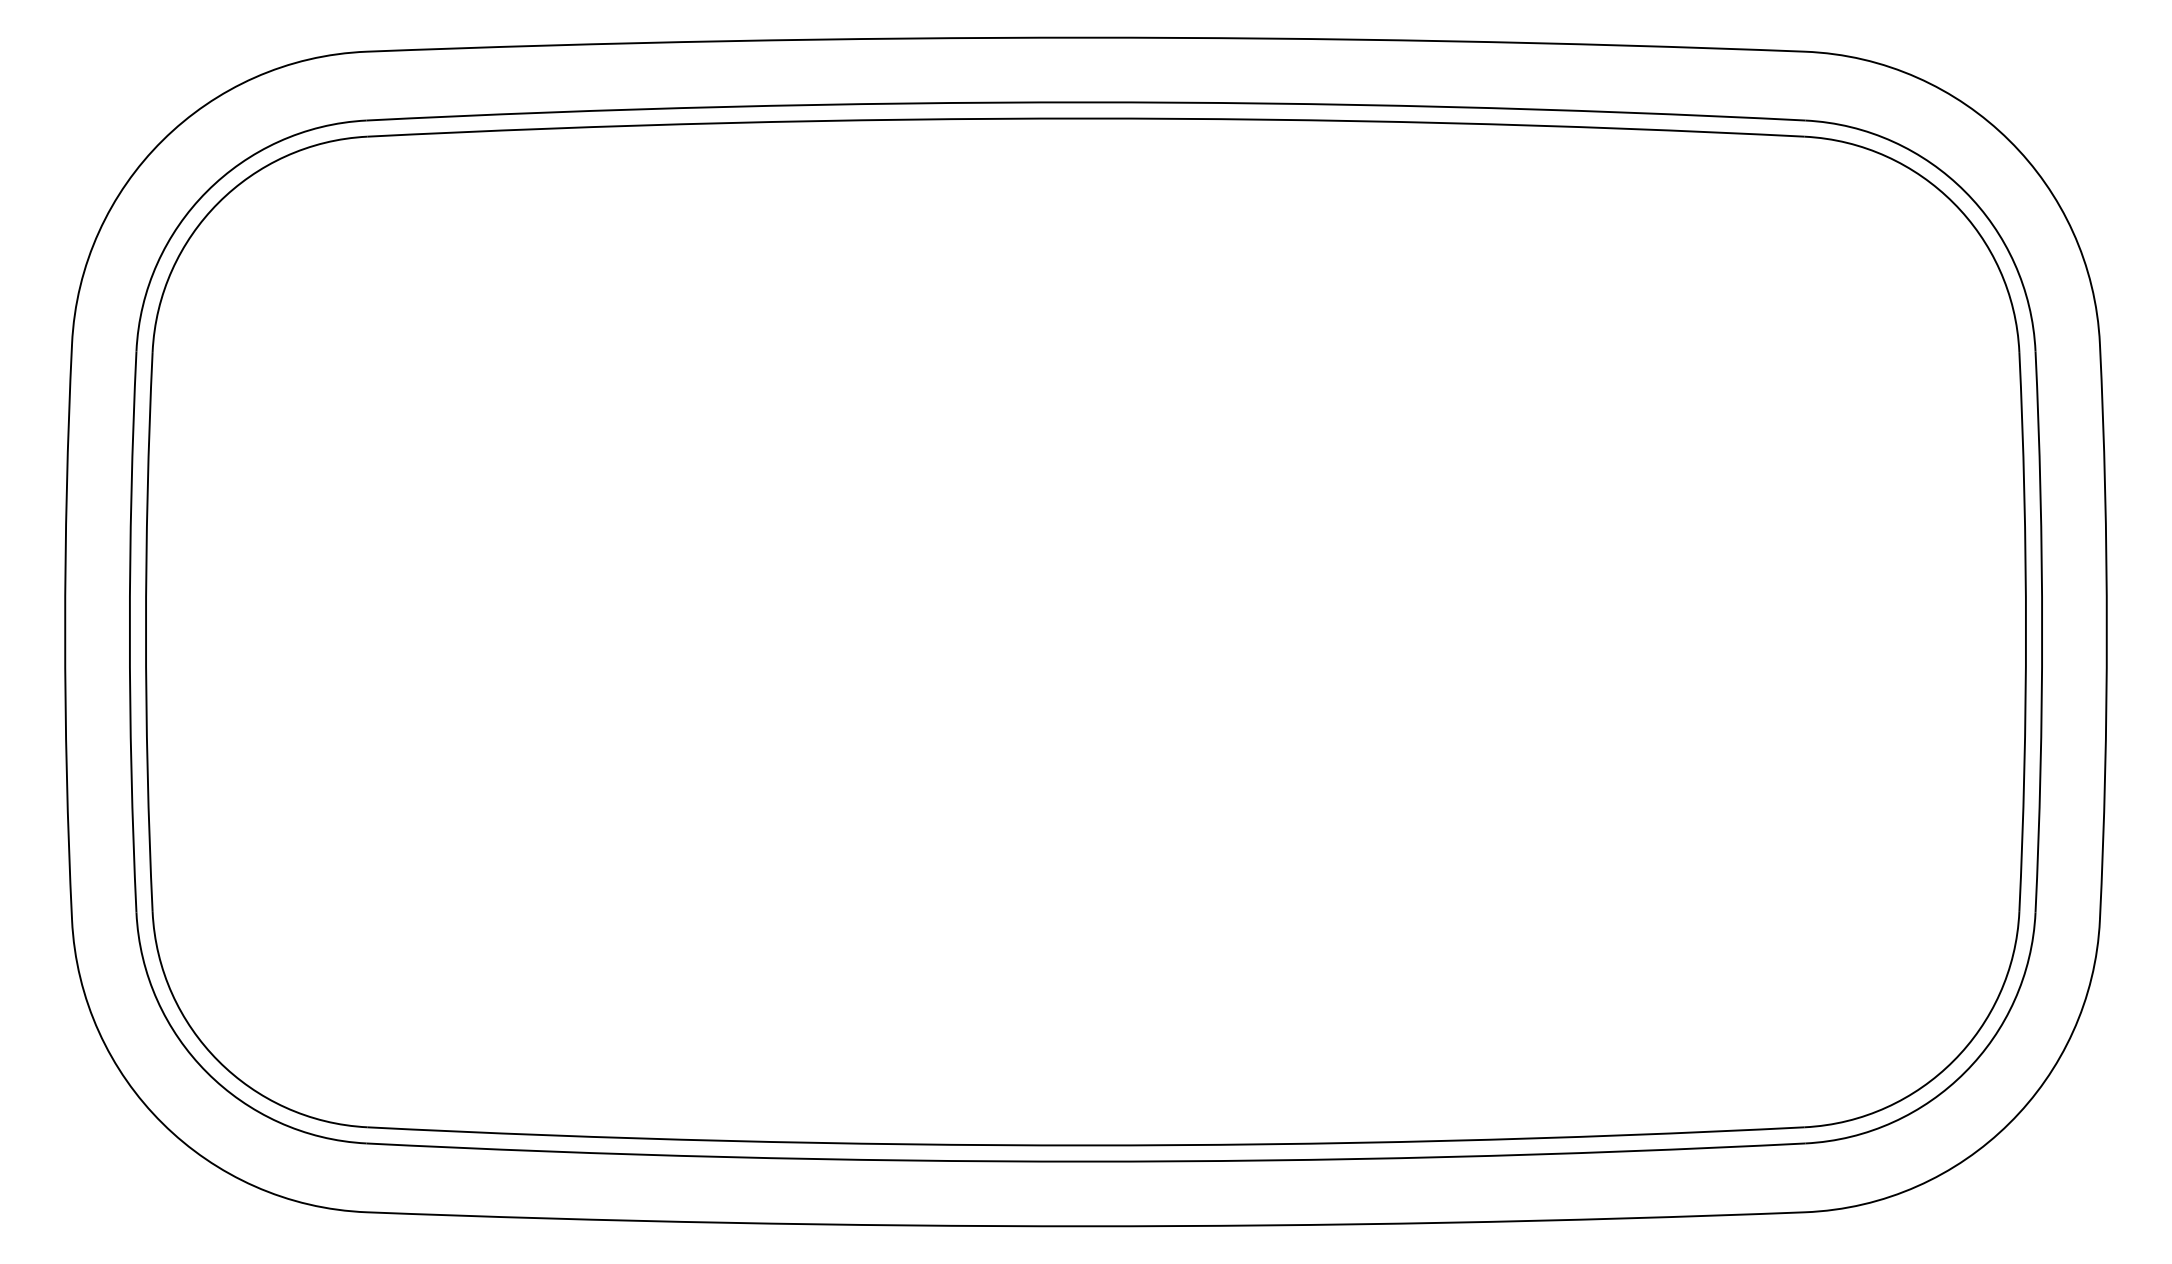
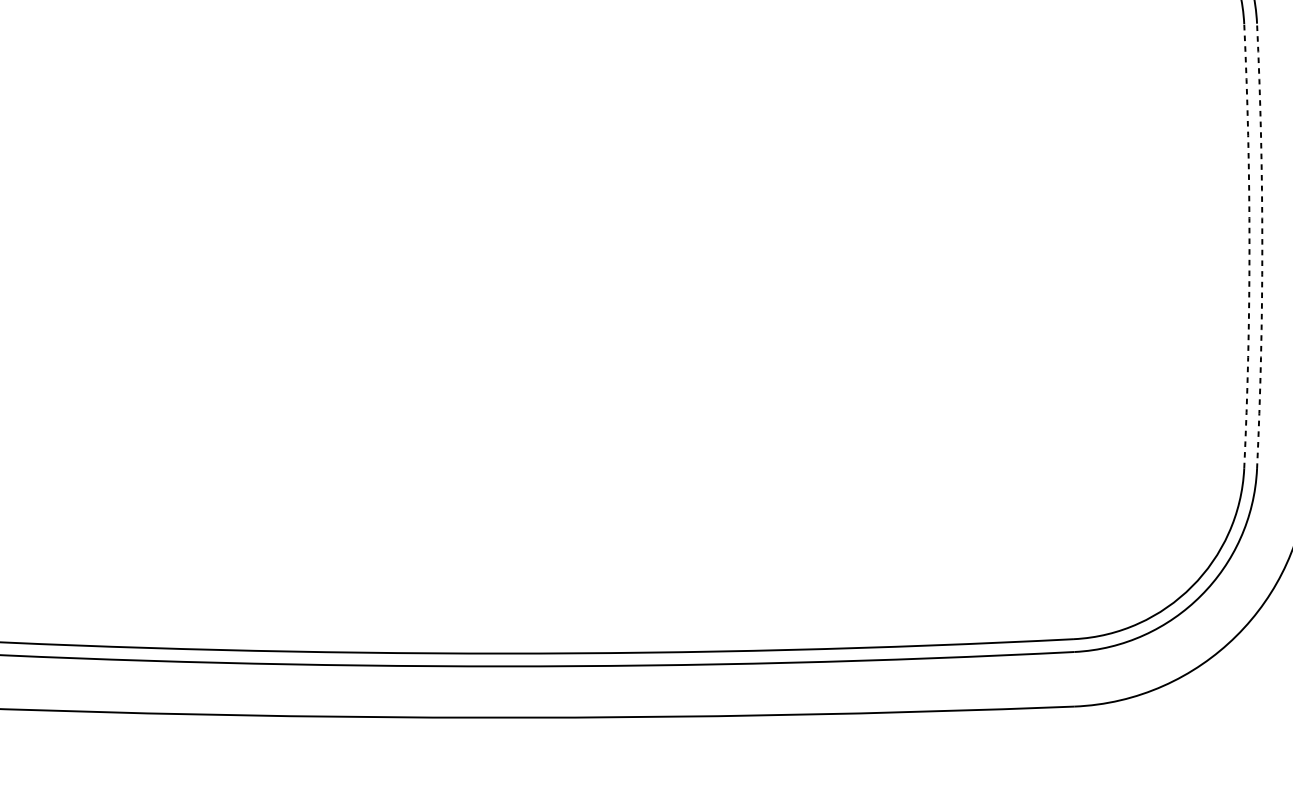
arc: (2025, 632) -> (1249, 246), solid -> dashed
arc: (2042, 632) -> (1262, 246), solid -> dashed

